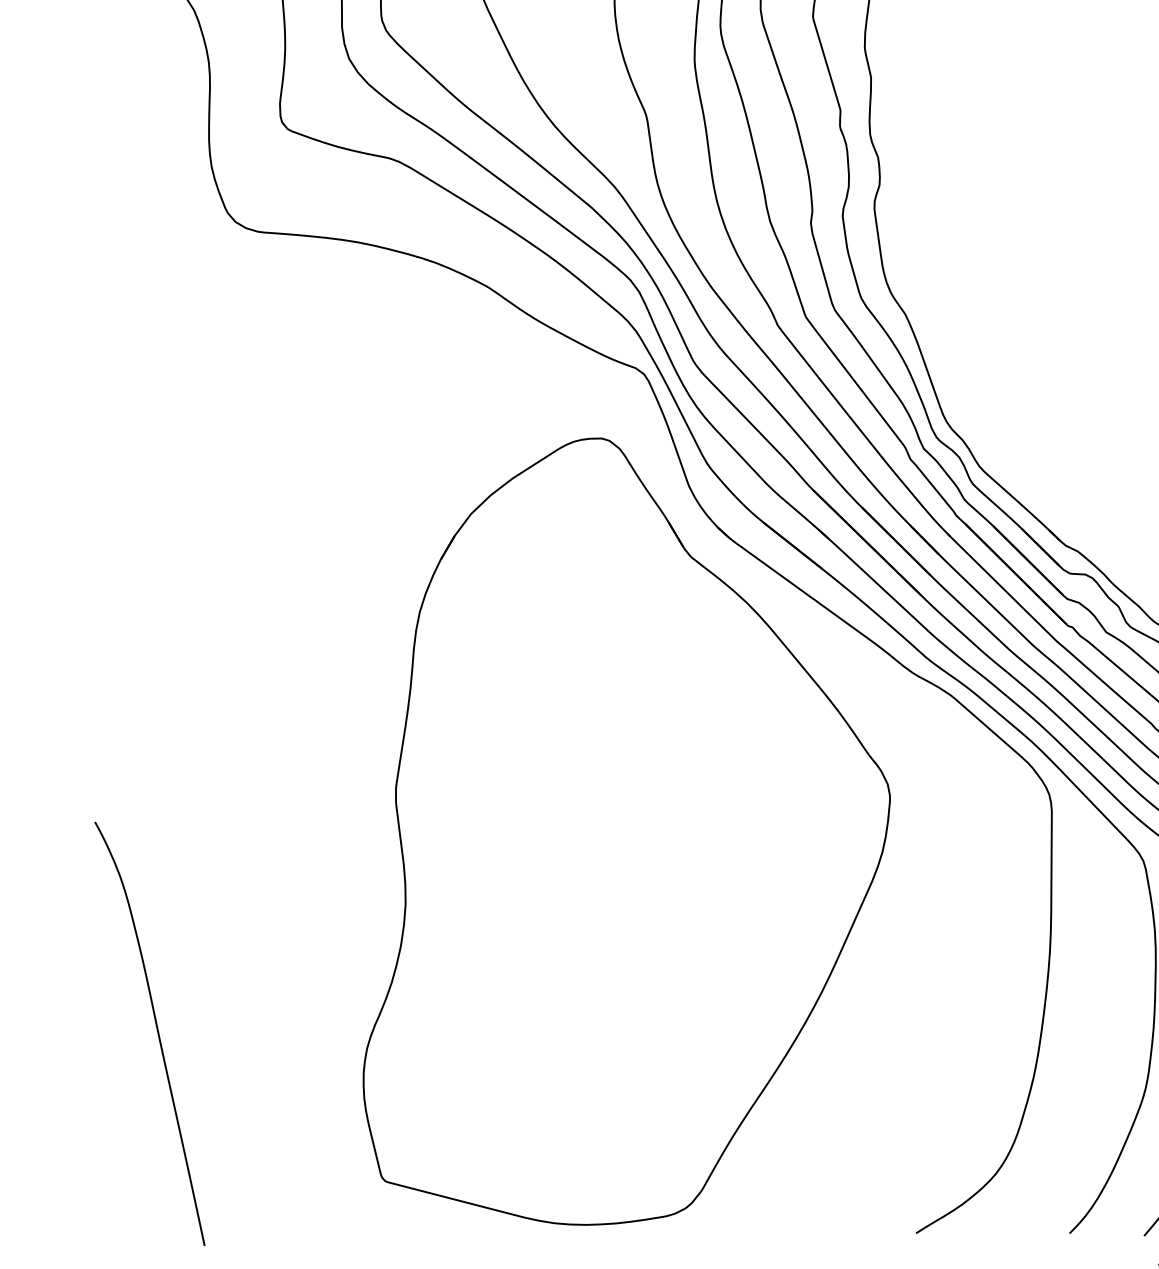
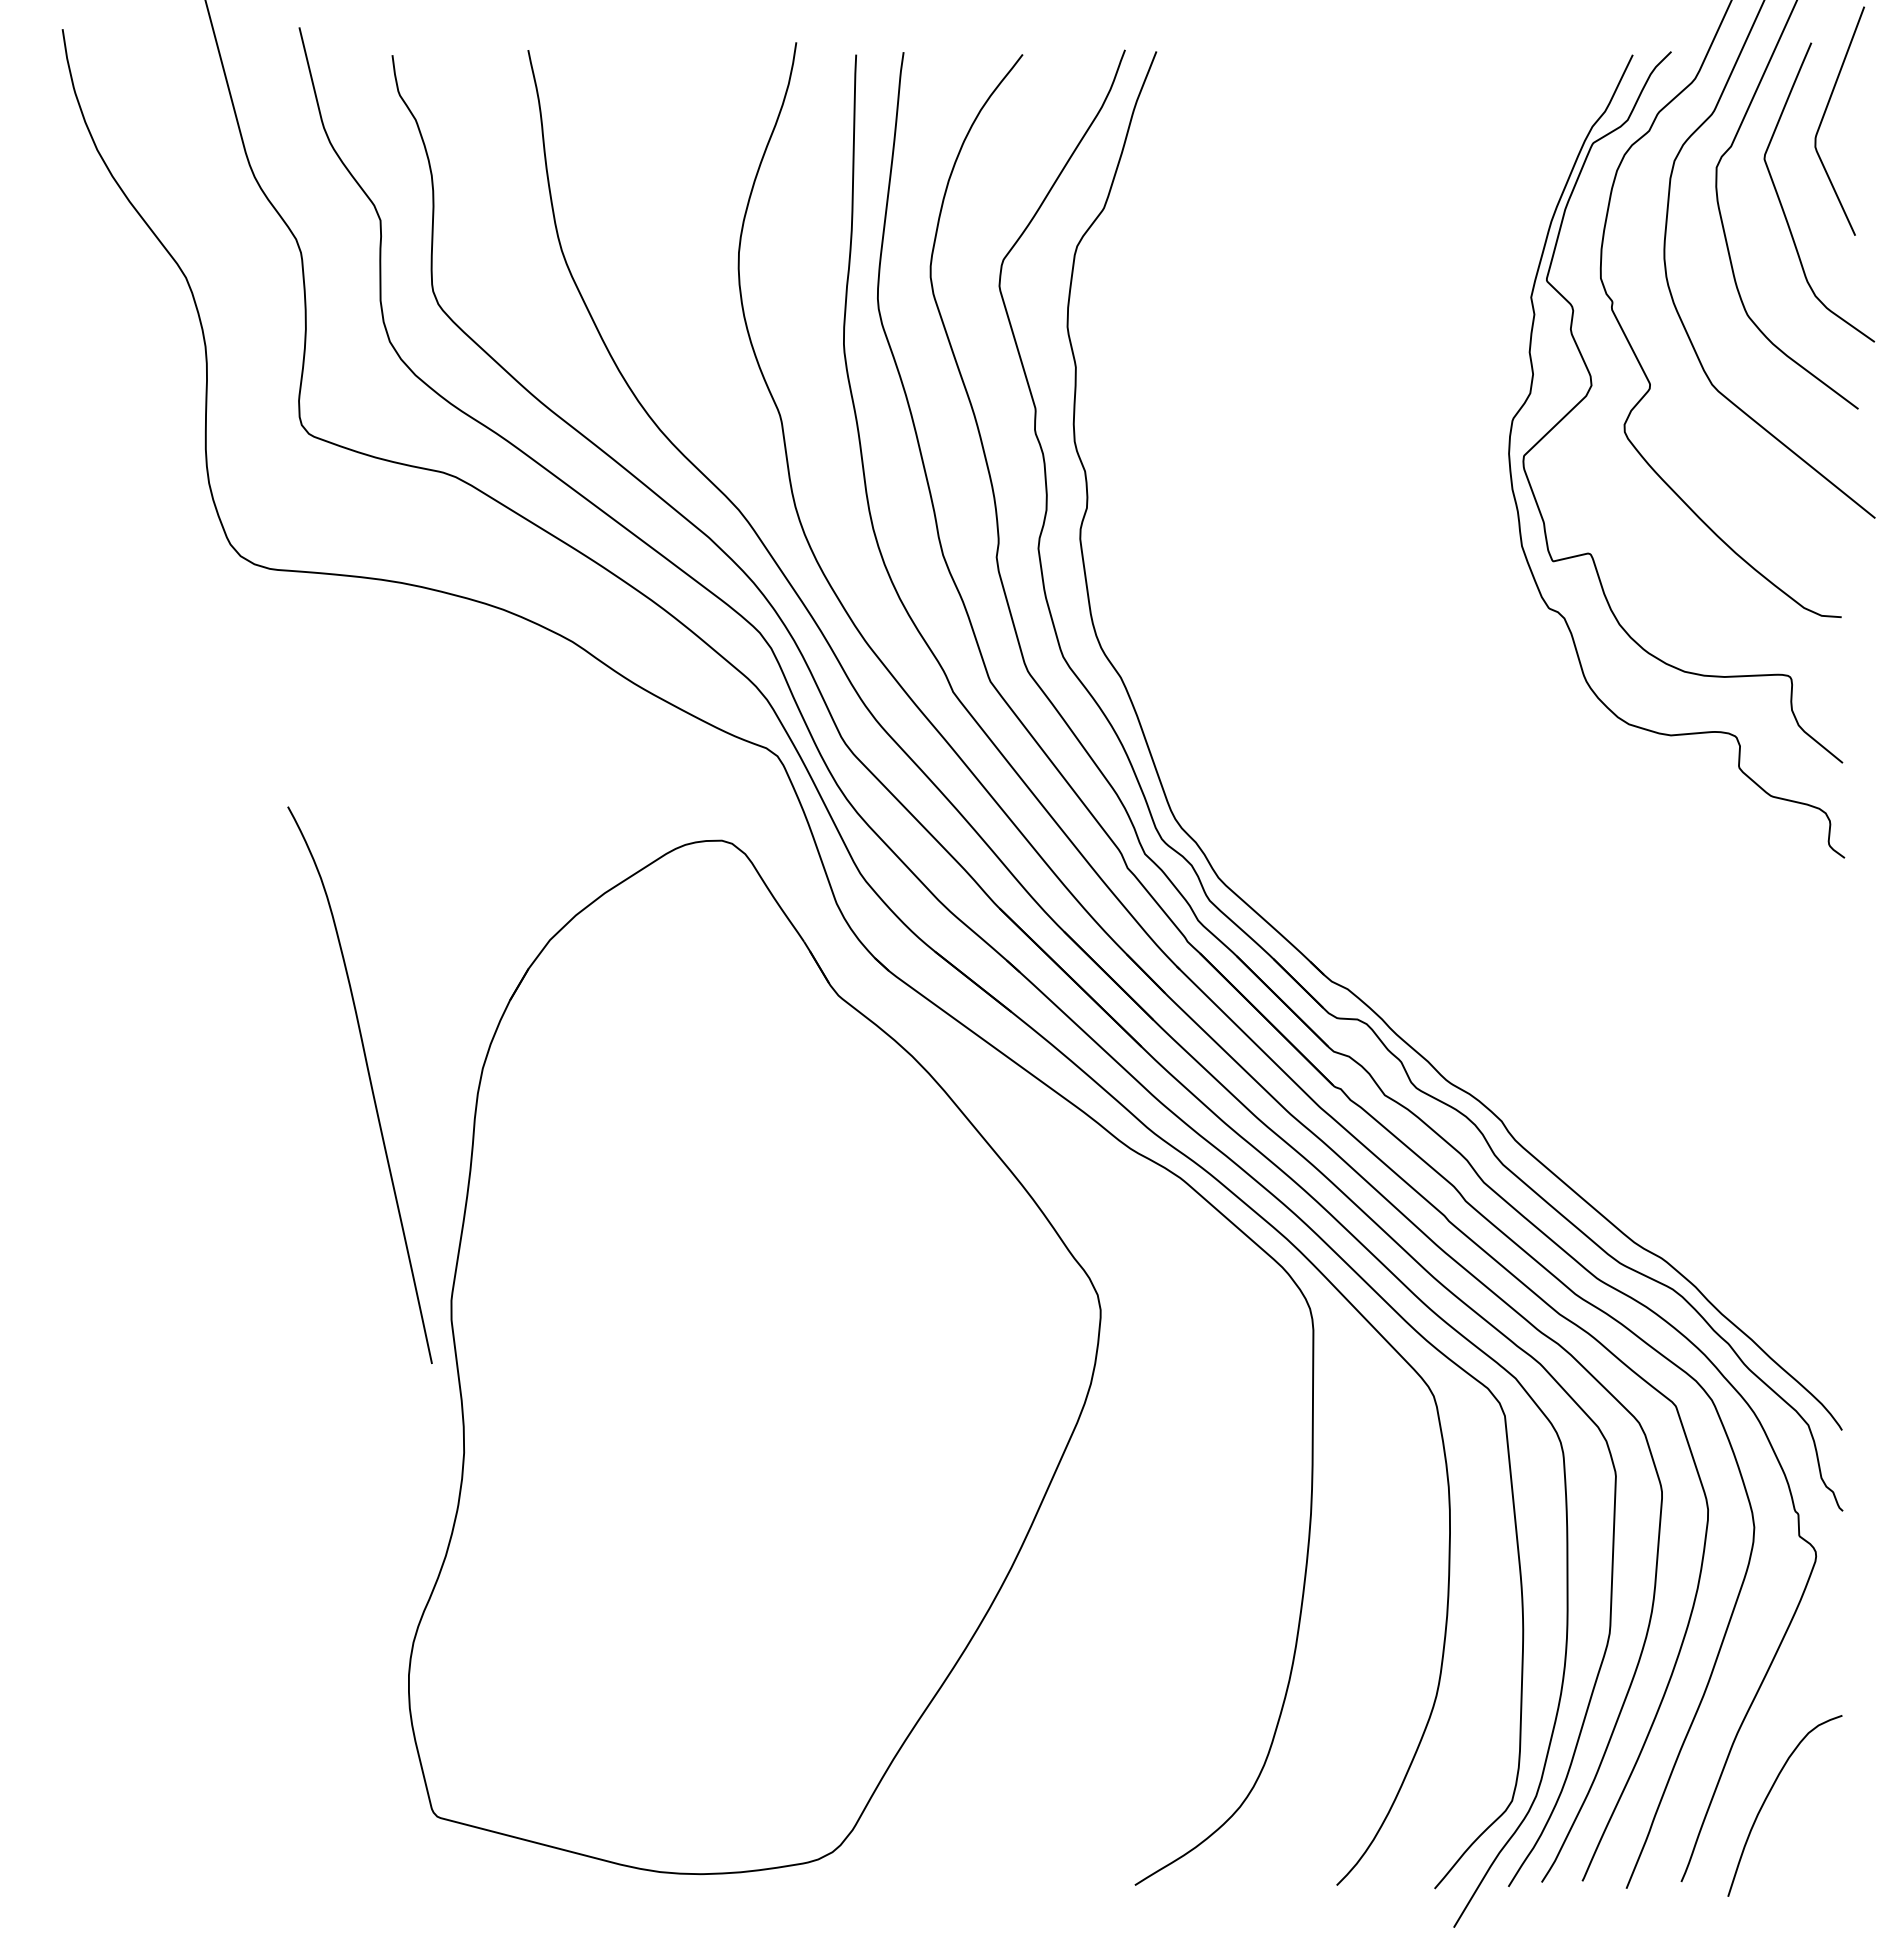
curve: (157, 1031) -> (369, 1082), moved

